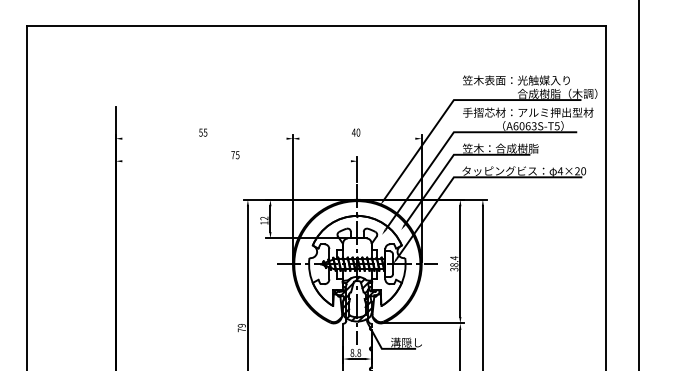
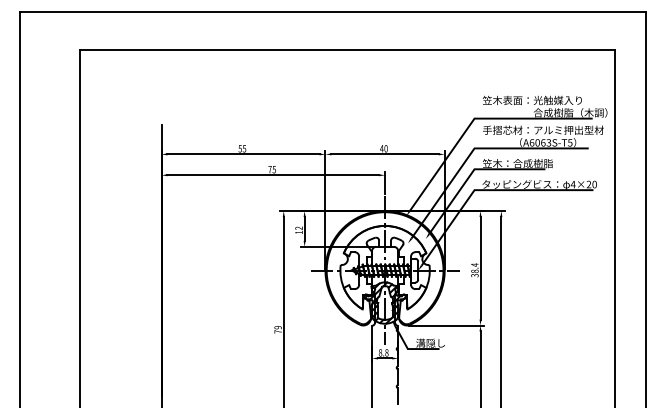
line: (204, 138) -> (243, 154), added
line: (356, 138) -> (384, 154), added
line: (236, 161) -> (273, 175), added

